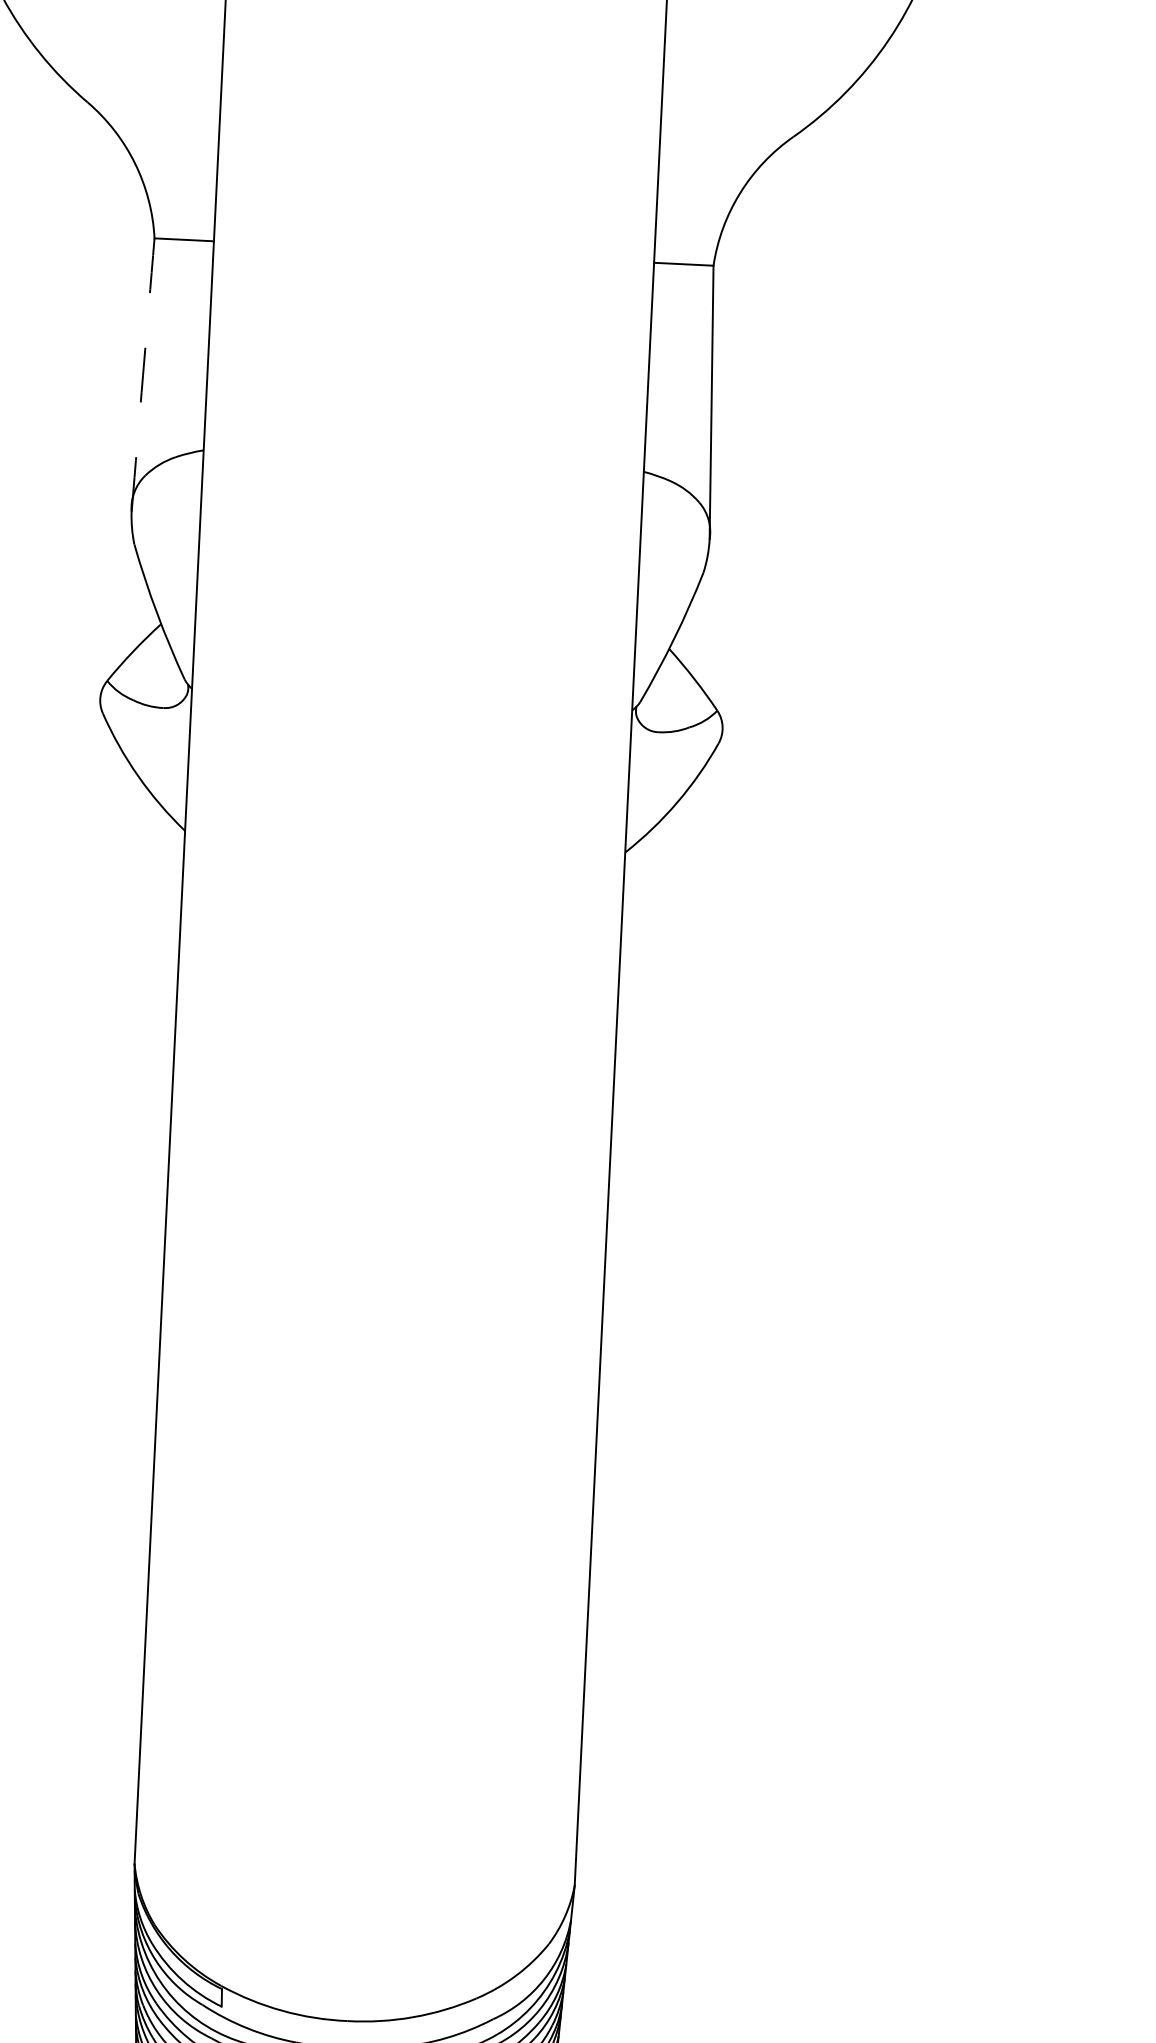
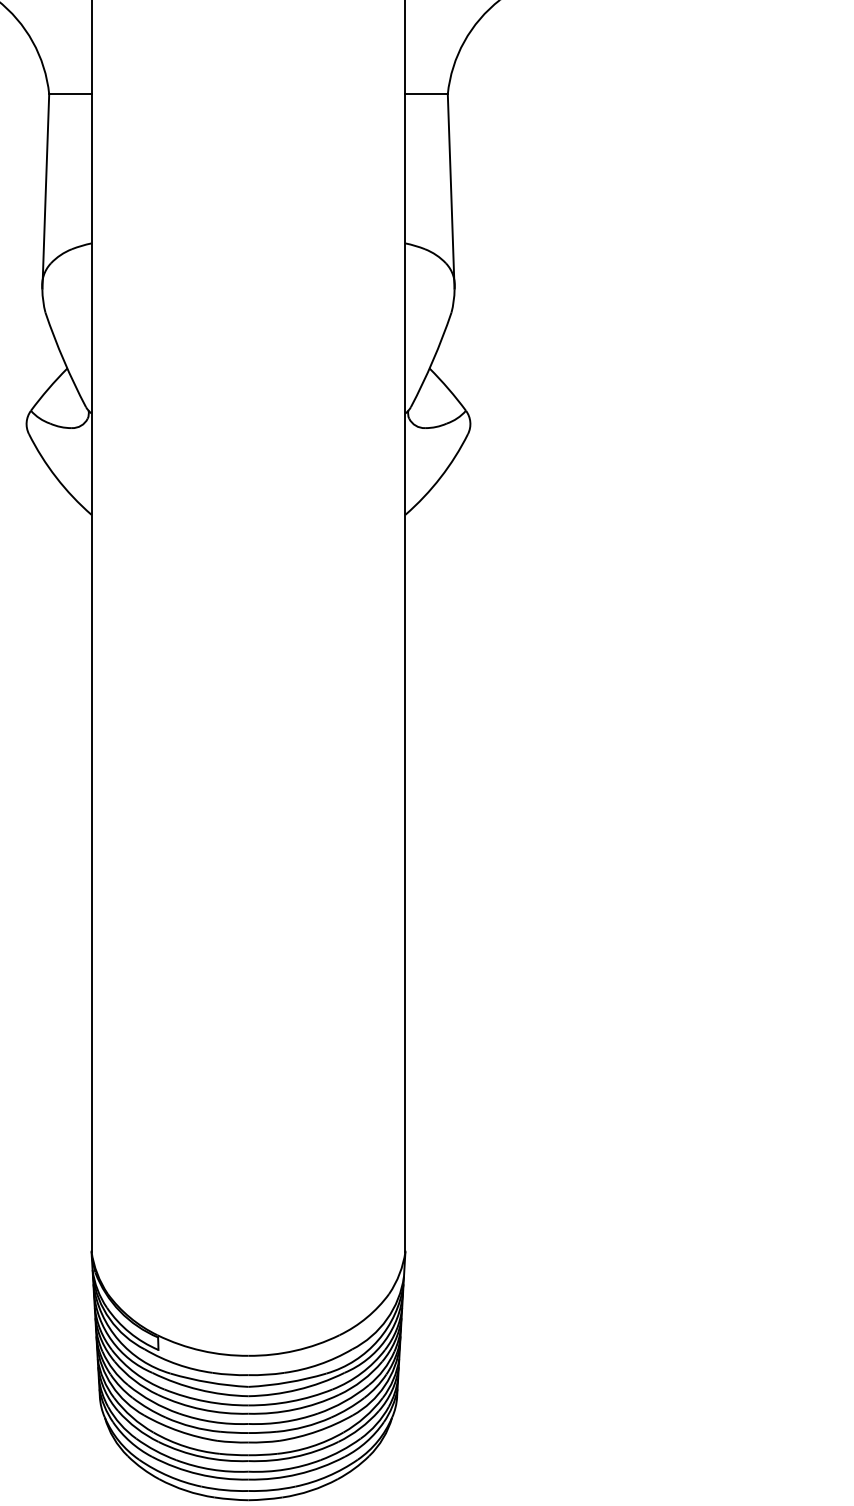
arc: (142, 374) -> (45, 191), dashed -> solid

